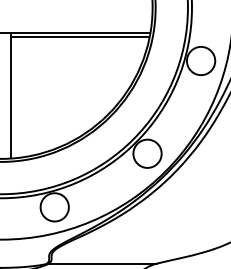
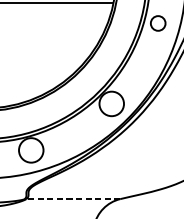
circle: (200, 60) -> (157, 23), size x0.6
line: (102, 263) -> (72, 199), solid -> dashed

